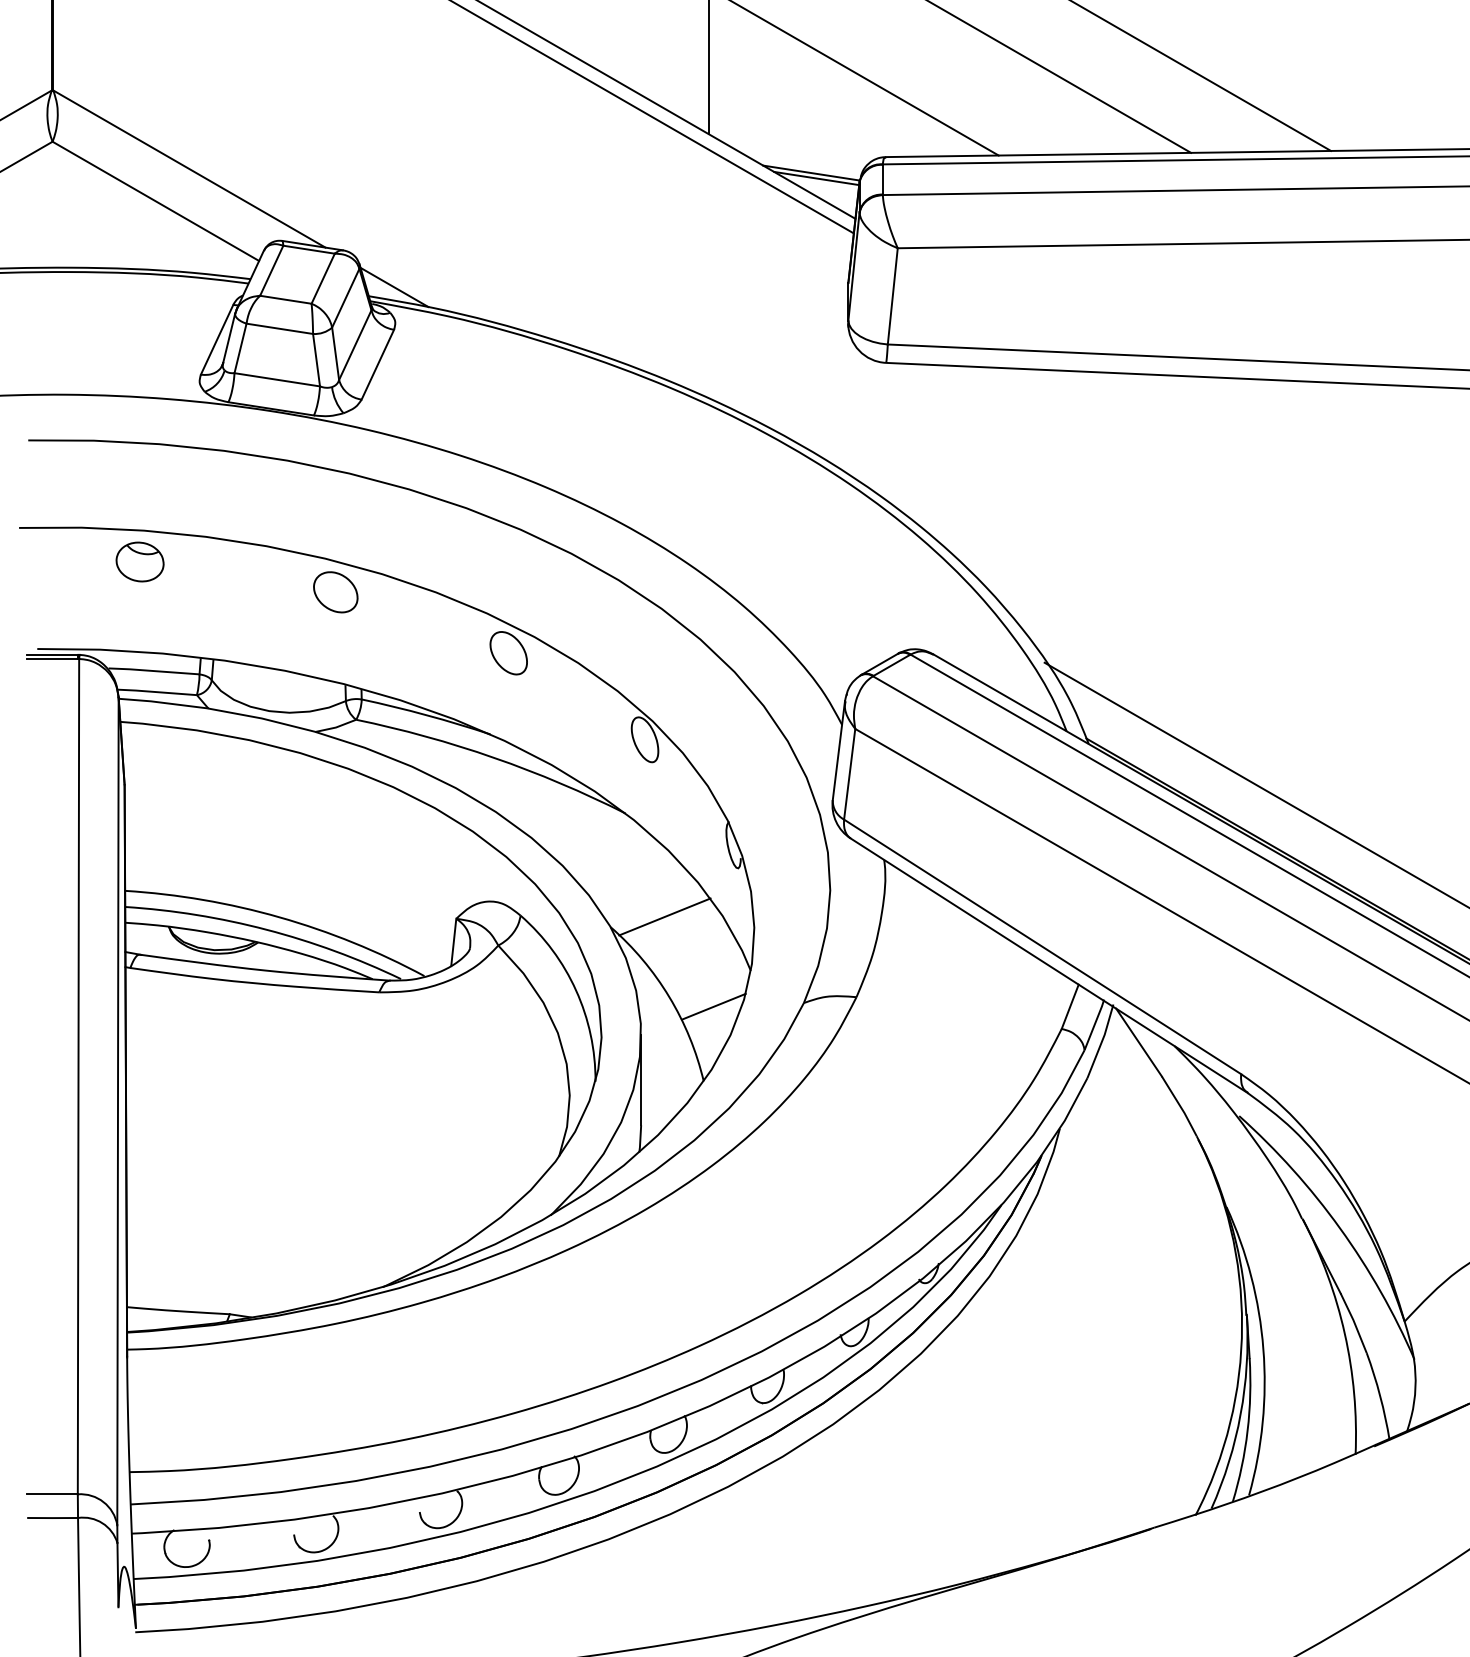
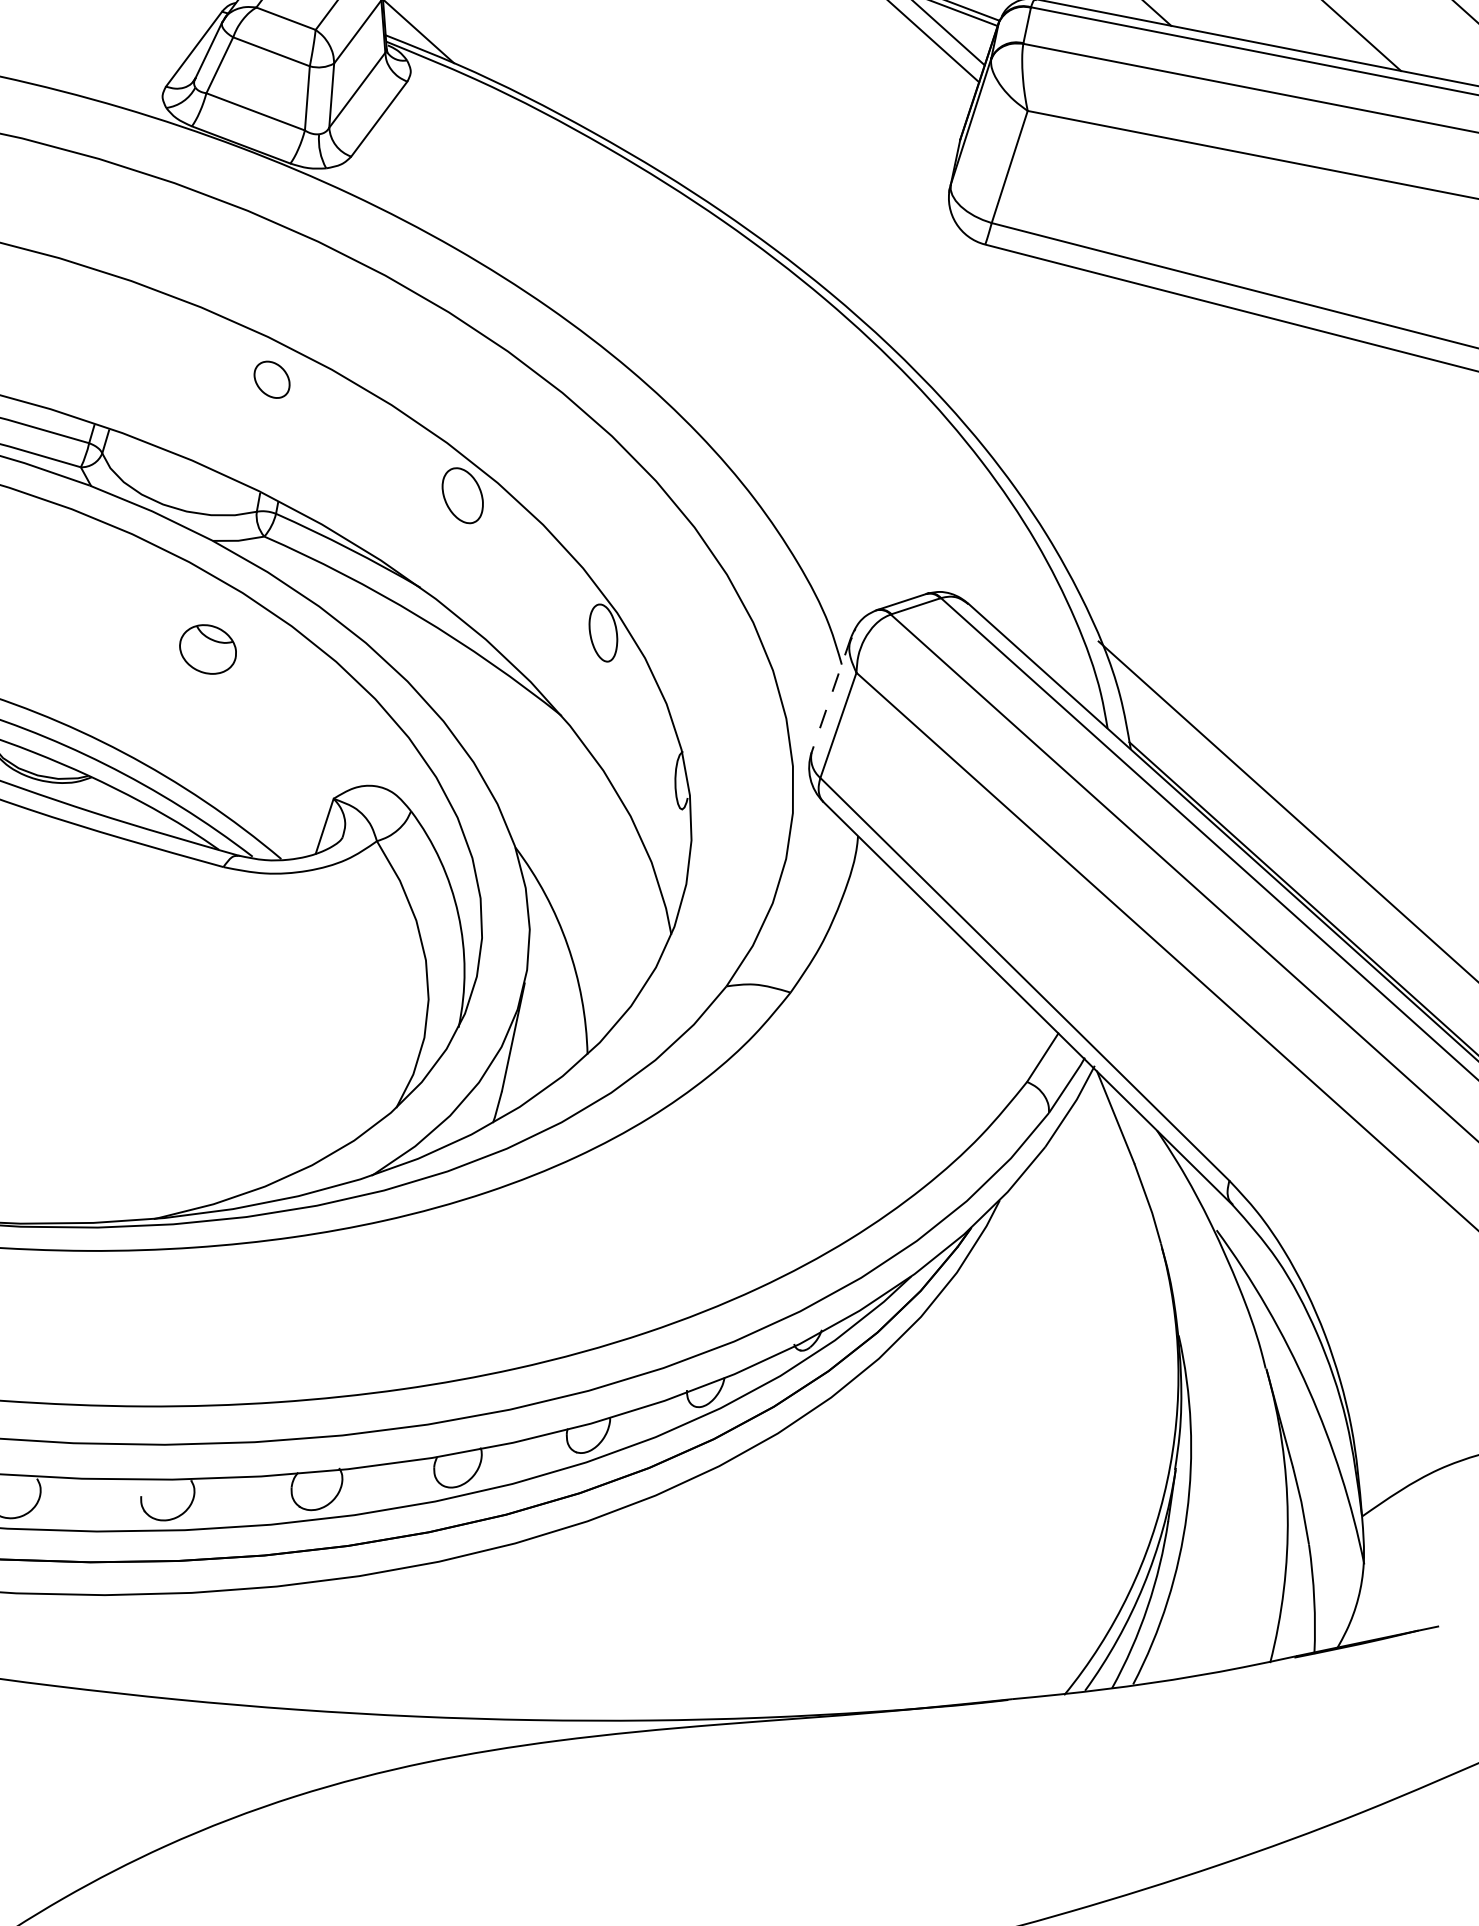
part: (139, 561) -> (207, 648), moved
part: (335, 592) -> (271, 379), size x0.7
line: (838, 750) -> (831, 694), solid -> dashed
line: (664, 916) -> (582, 848), removed
line: (713, 1006) -> (617, 967), removed

